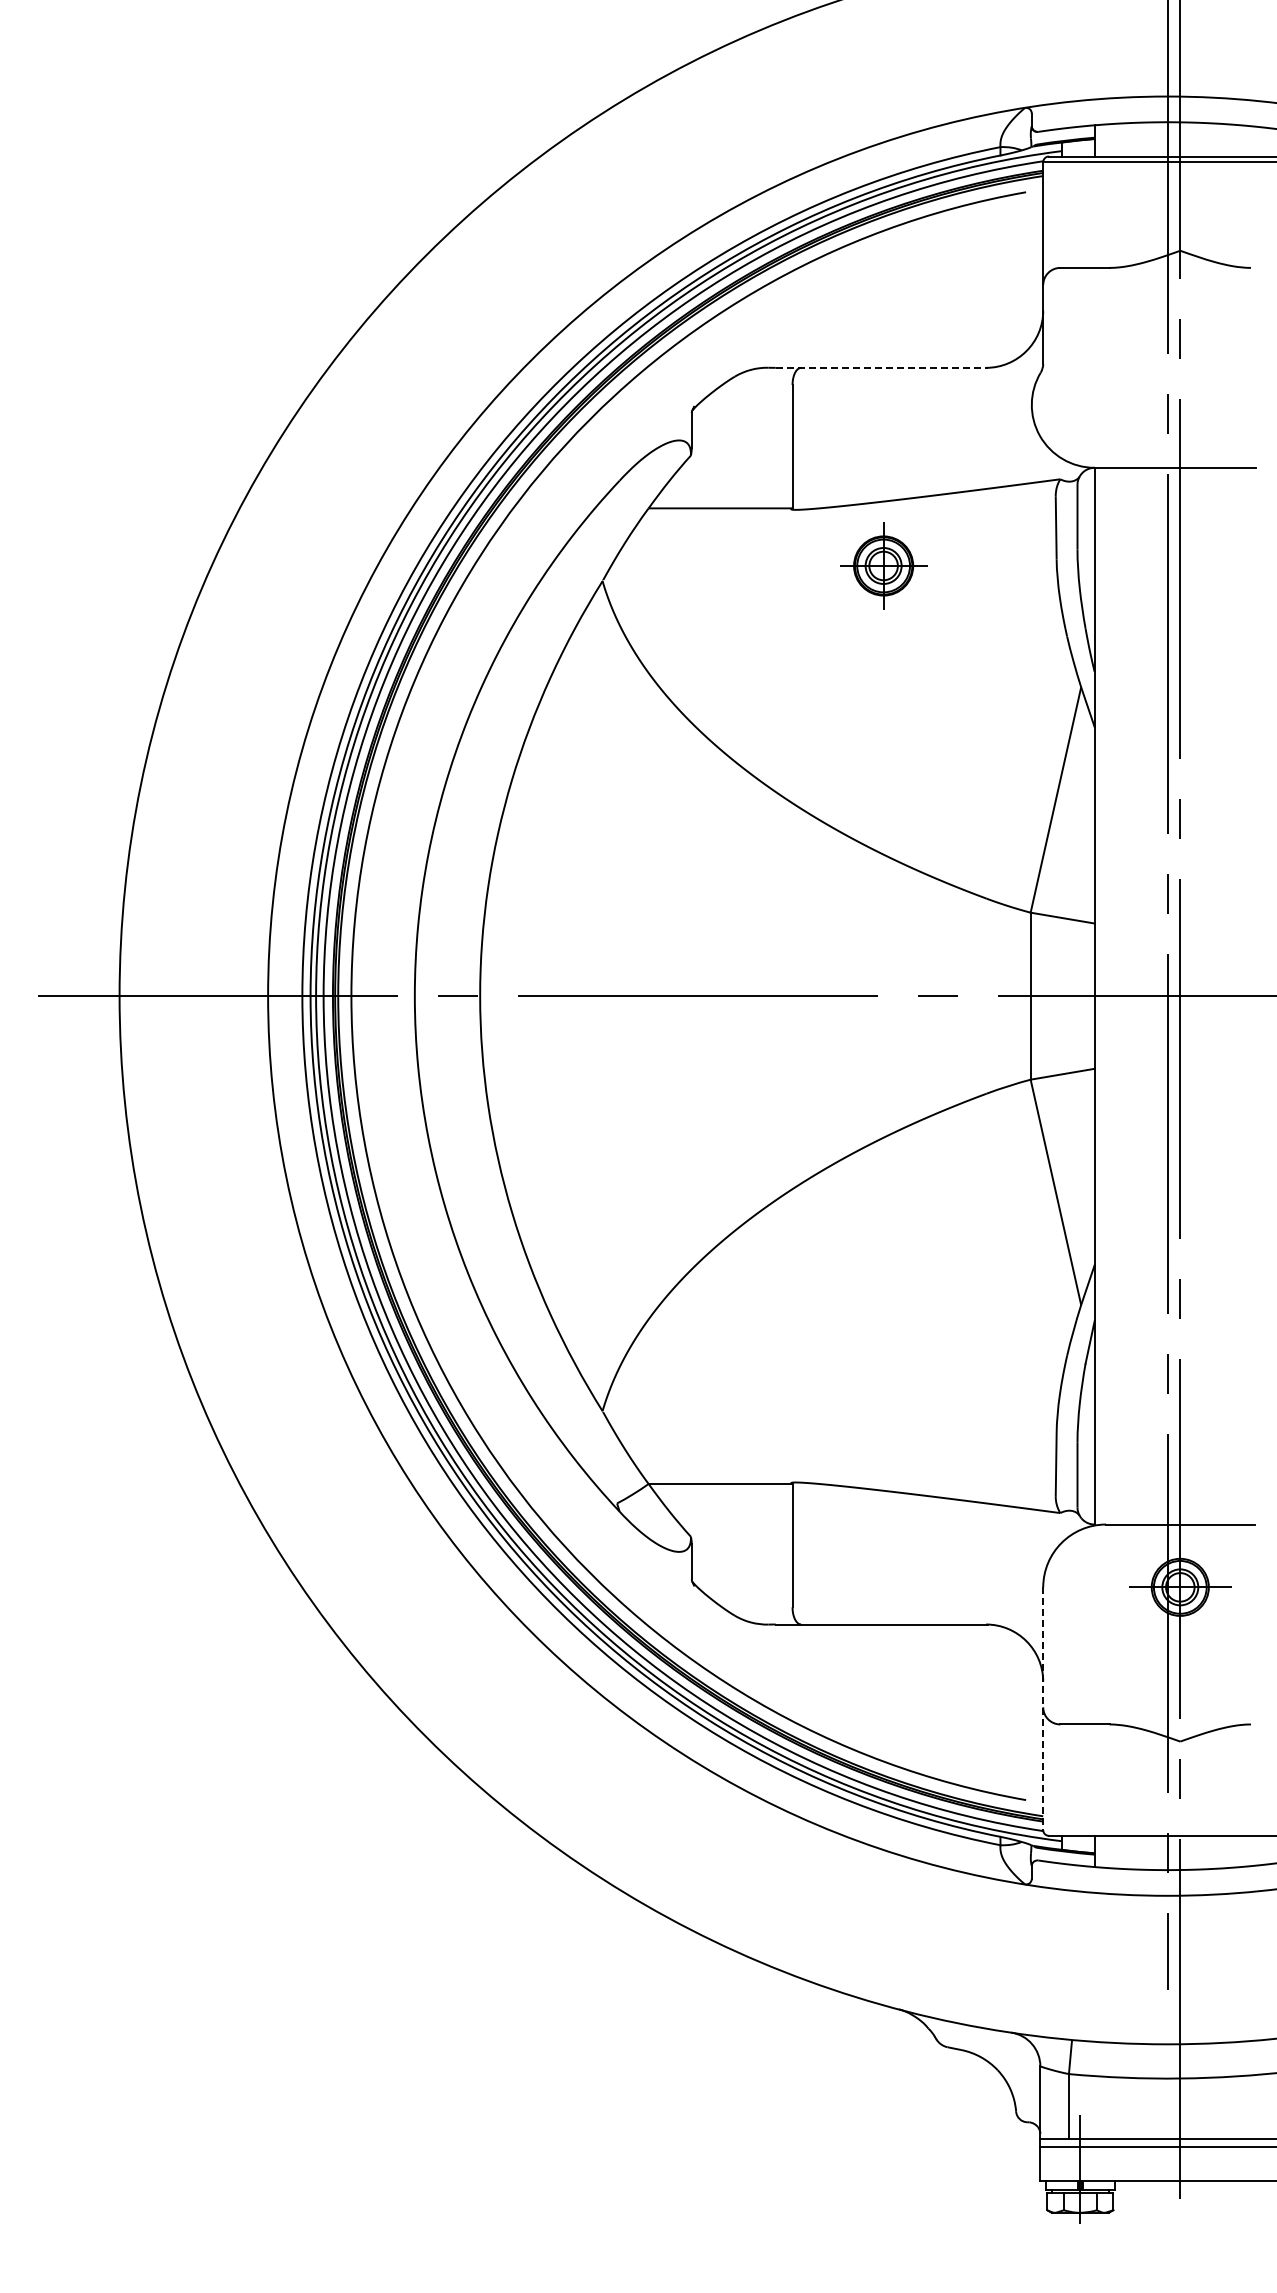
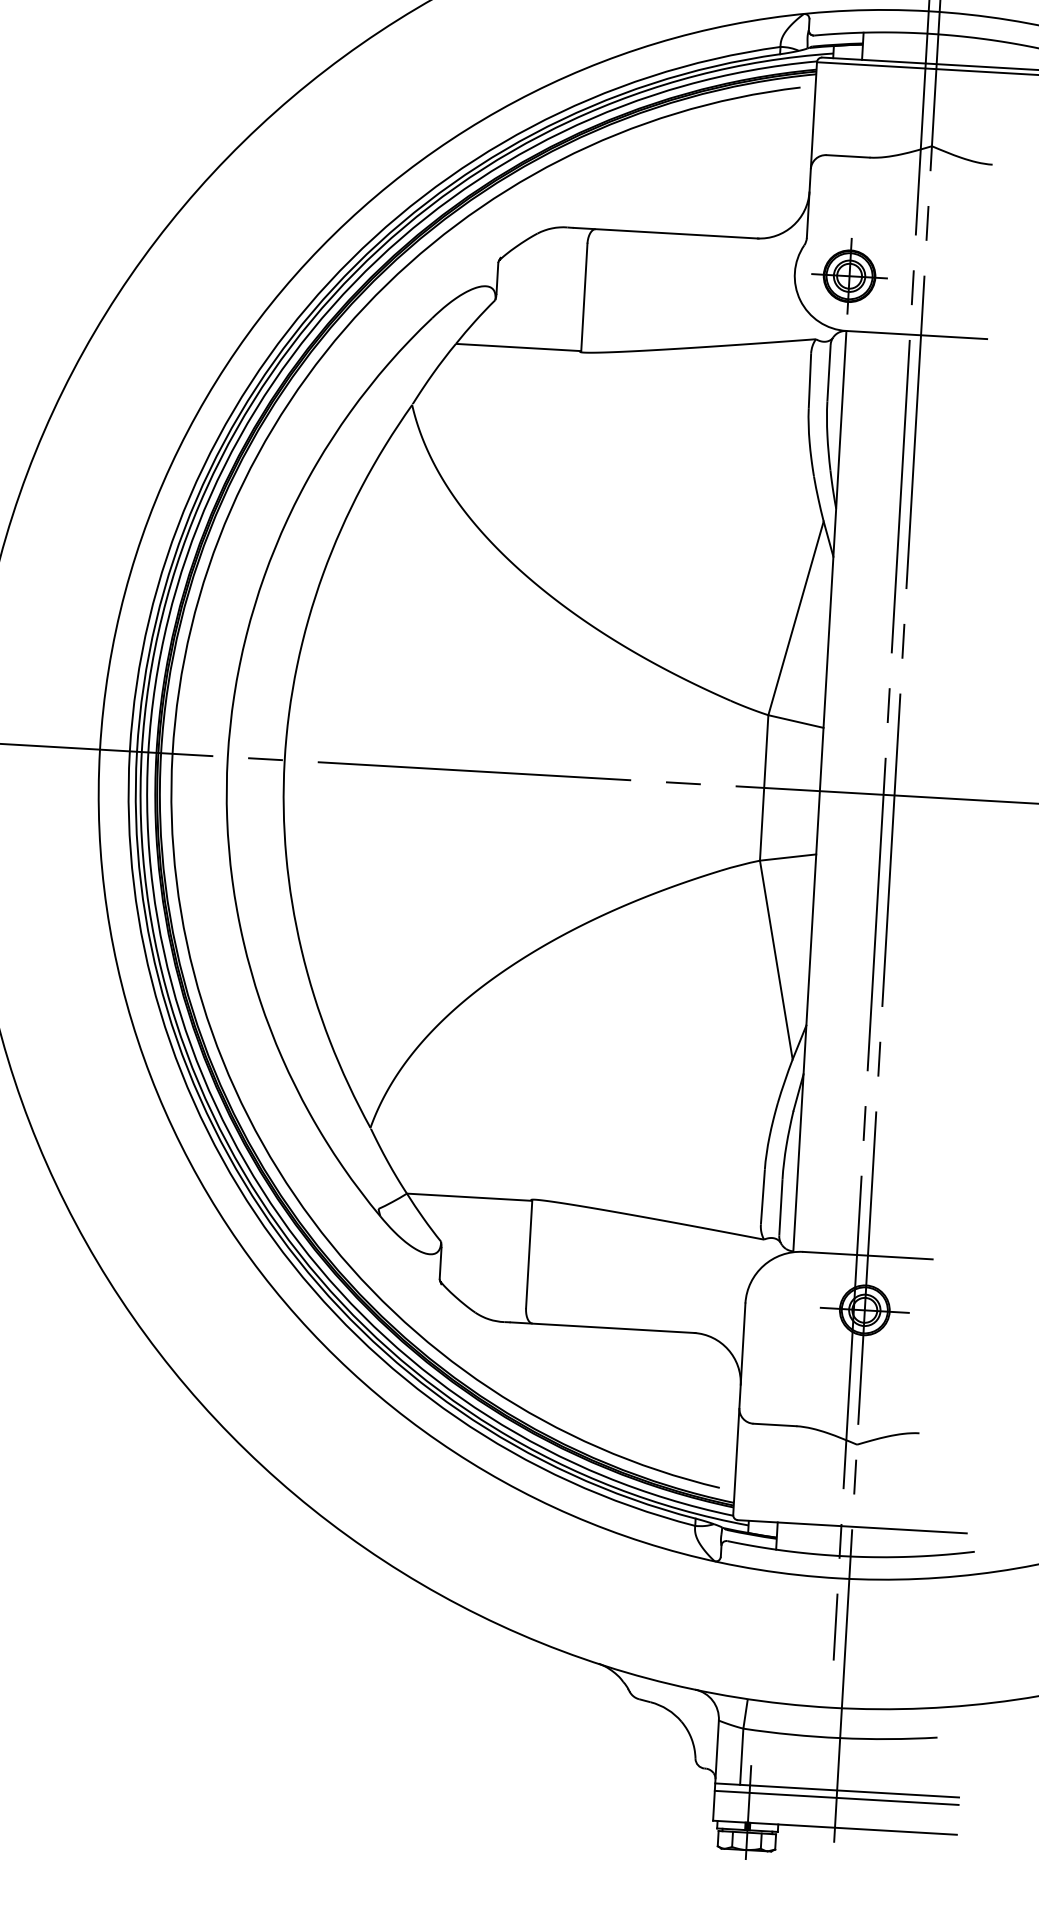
line: (882, 367) -> (666, 232), dashed -> solid
part: (883, 565) -> (849, 275), moved
line: (1043, 1709) -> (739, 1409), dashed -> solid

